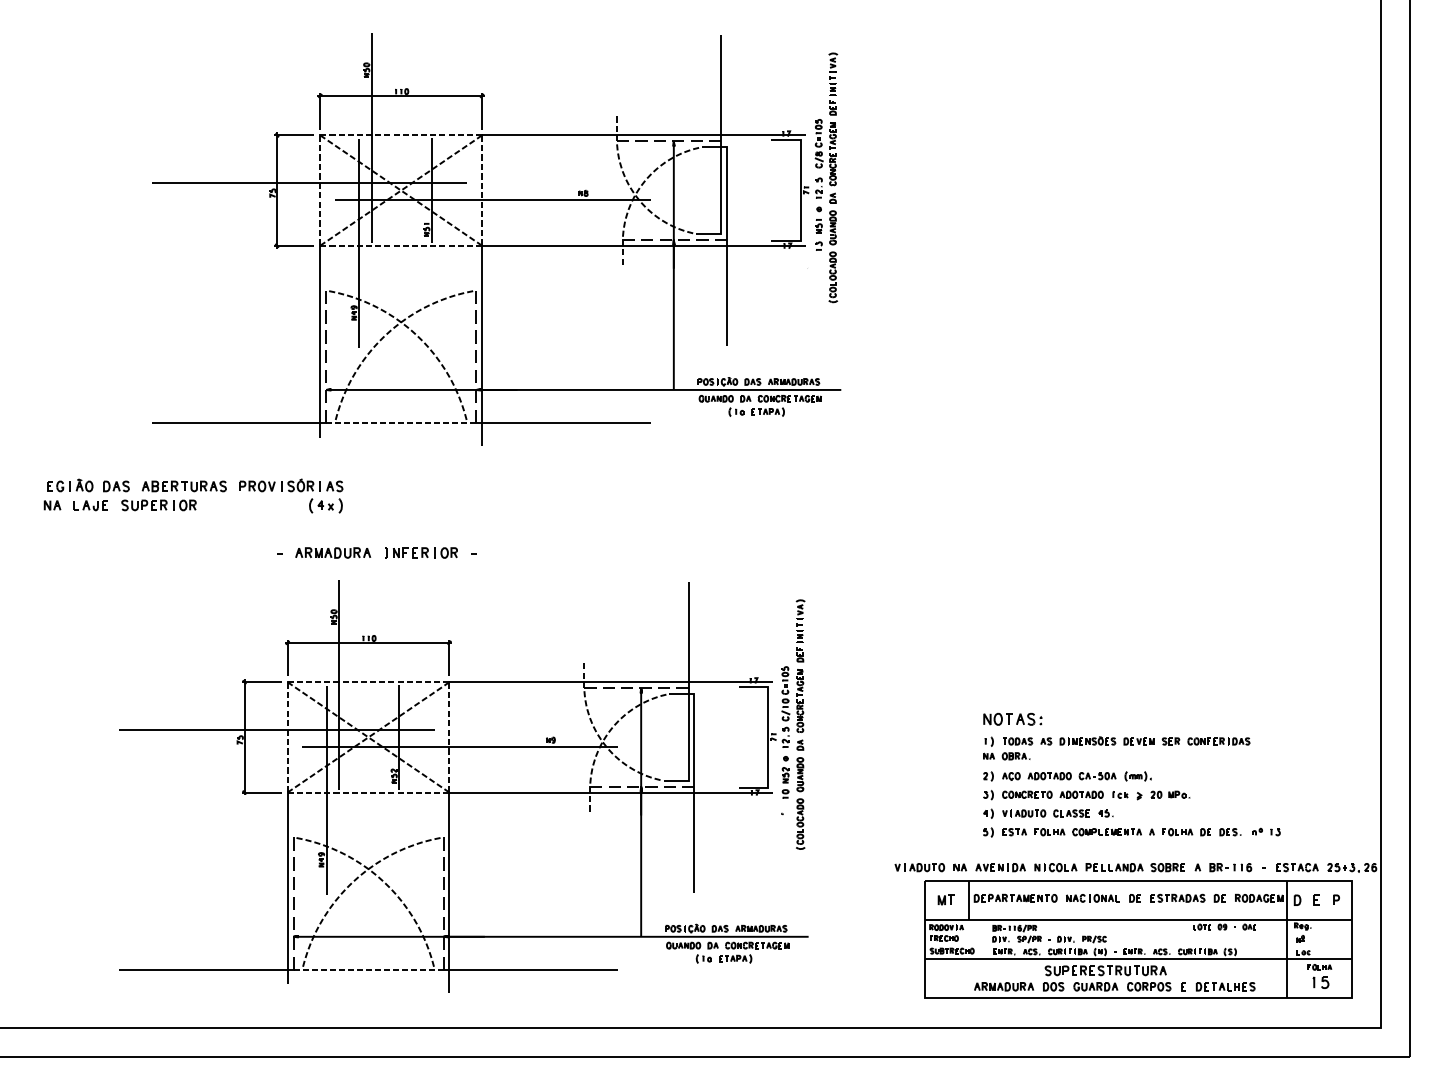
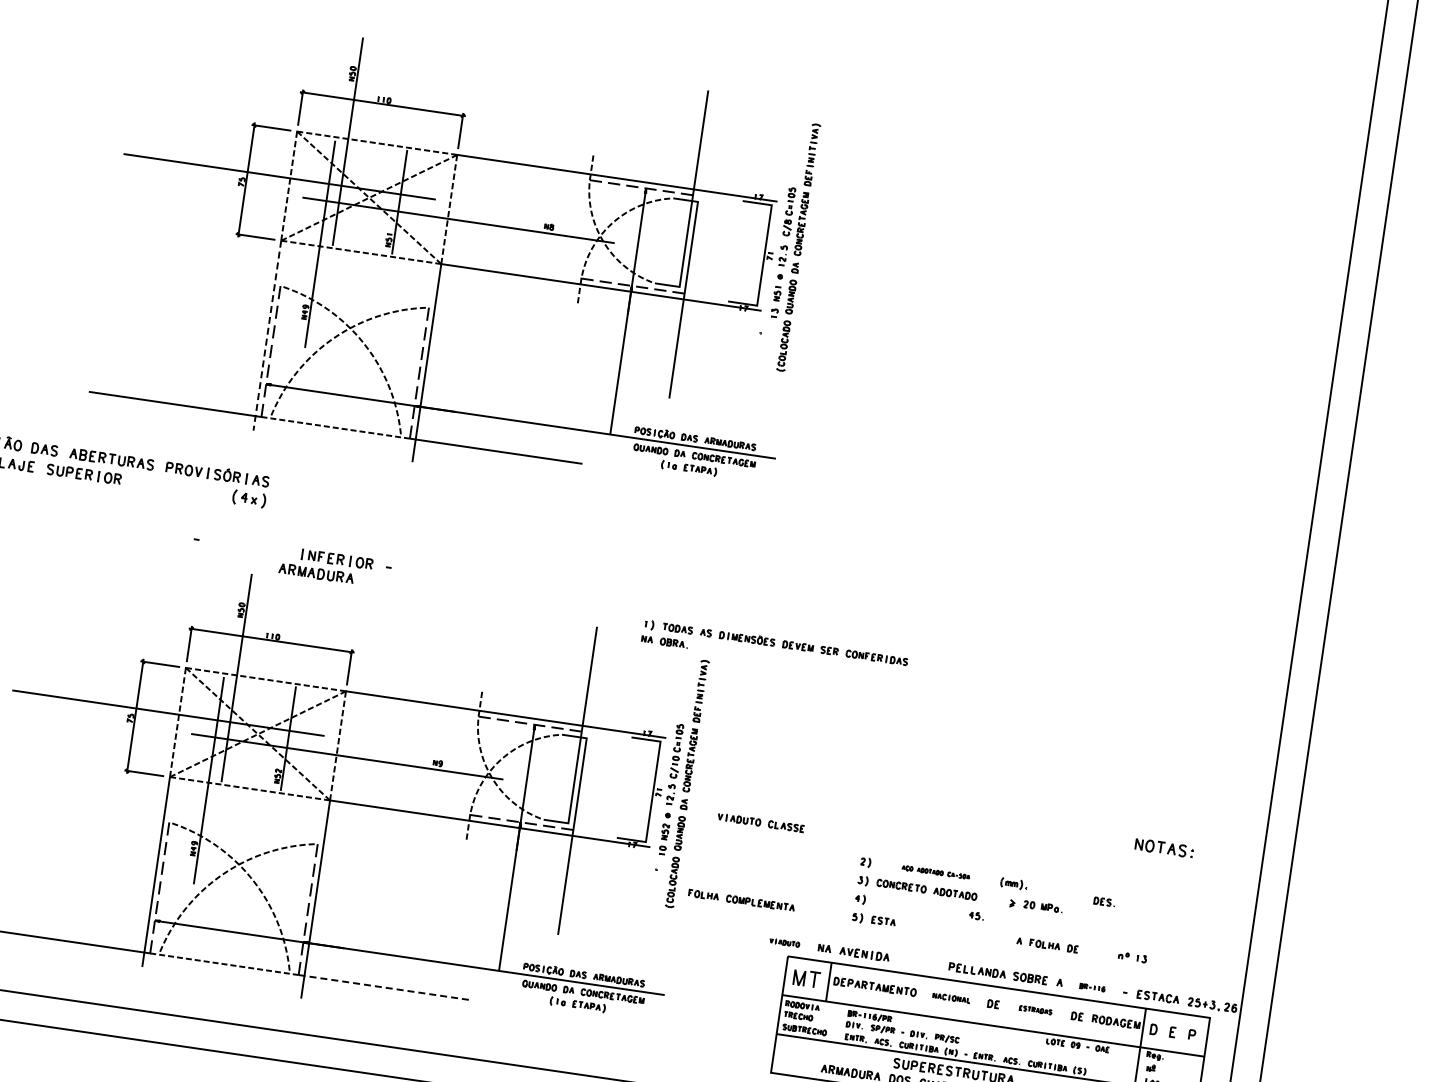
line: (320, 341) -> (267, 335), solid -> dashed
part: (333, 552) -> (316, 573), moved
part: (1012, 718) -> (1164, 847), moved
part: (1116, 748) -> (774, 650), moved
part: (1059, 776) -> (936, 872), size x0.6
part: (1120, 794) -> (993, 899), removed
part: (1045, 813) -> (760, 822), moved
part: (1087, 832) -> (740, 900), moved
part: (1230, 832) -> (1104, 902), moved
part: (919, 867) -> (784, 942), size x0.6
part: (1055, 867) -> (919, 962), removed
part: (1230, 867) -> (1092, 987), size x0.6
part: (1177, 897) -> (1035, 1009), size x0.6
part: (1092, 898) -> (951, 998), size x0.7
part: (945, 899) -> (805, 977), size x1.6
line: (531, 969) -> (385, 987), solid -> dashed

